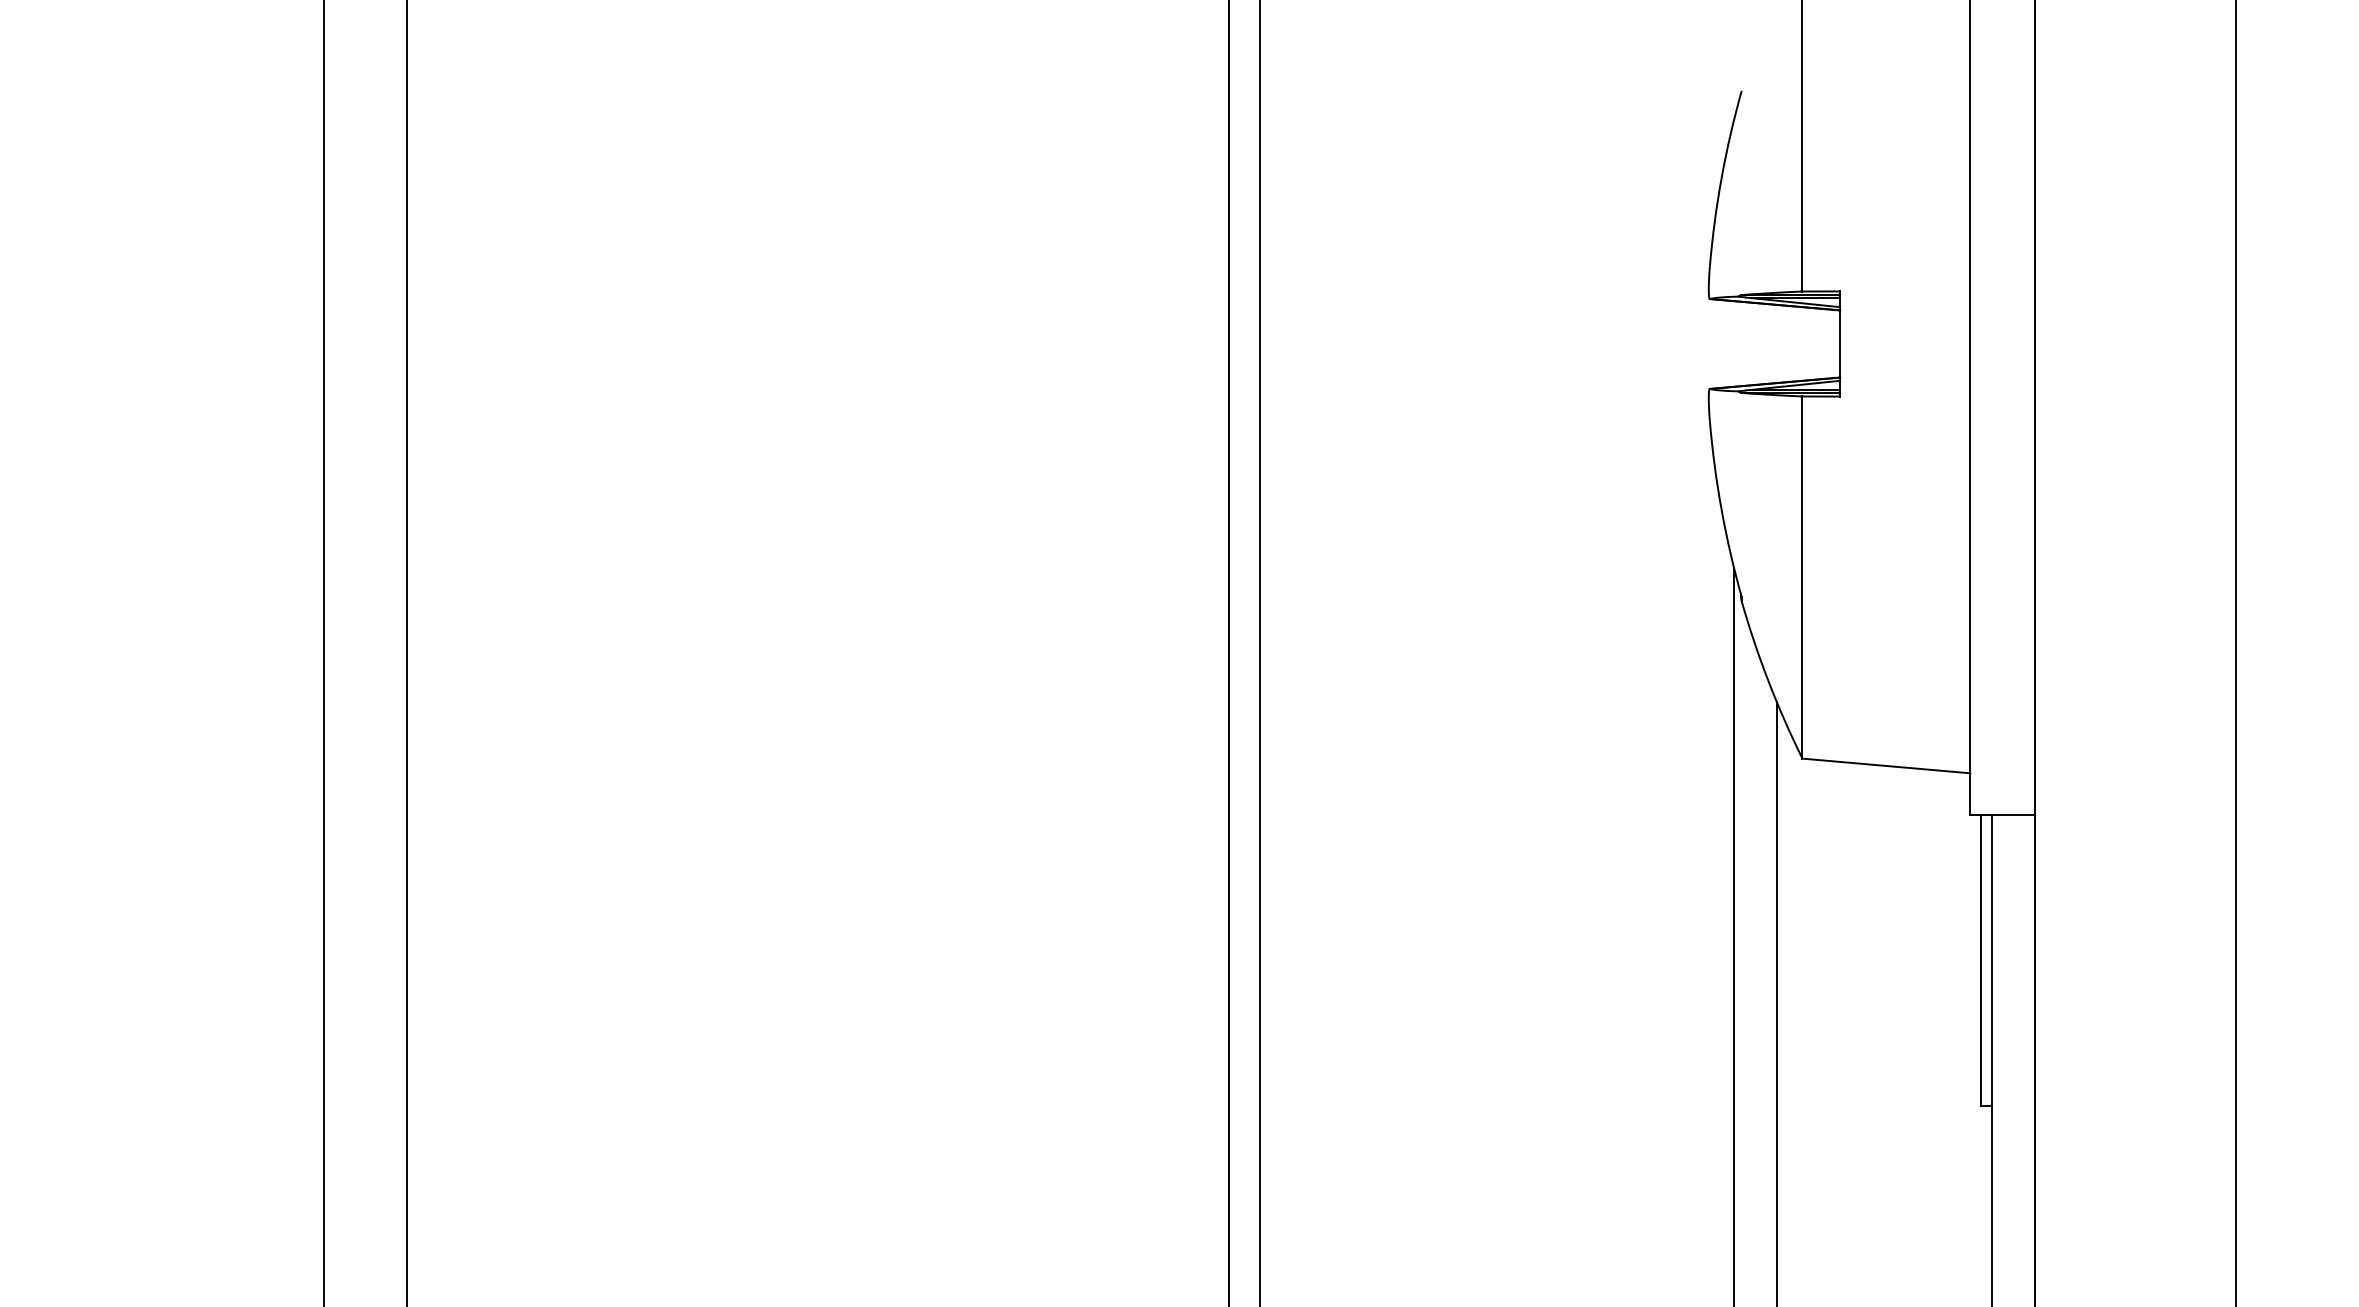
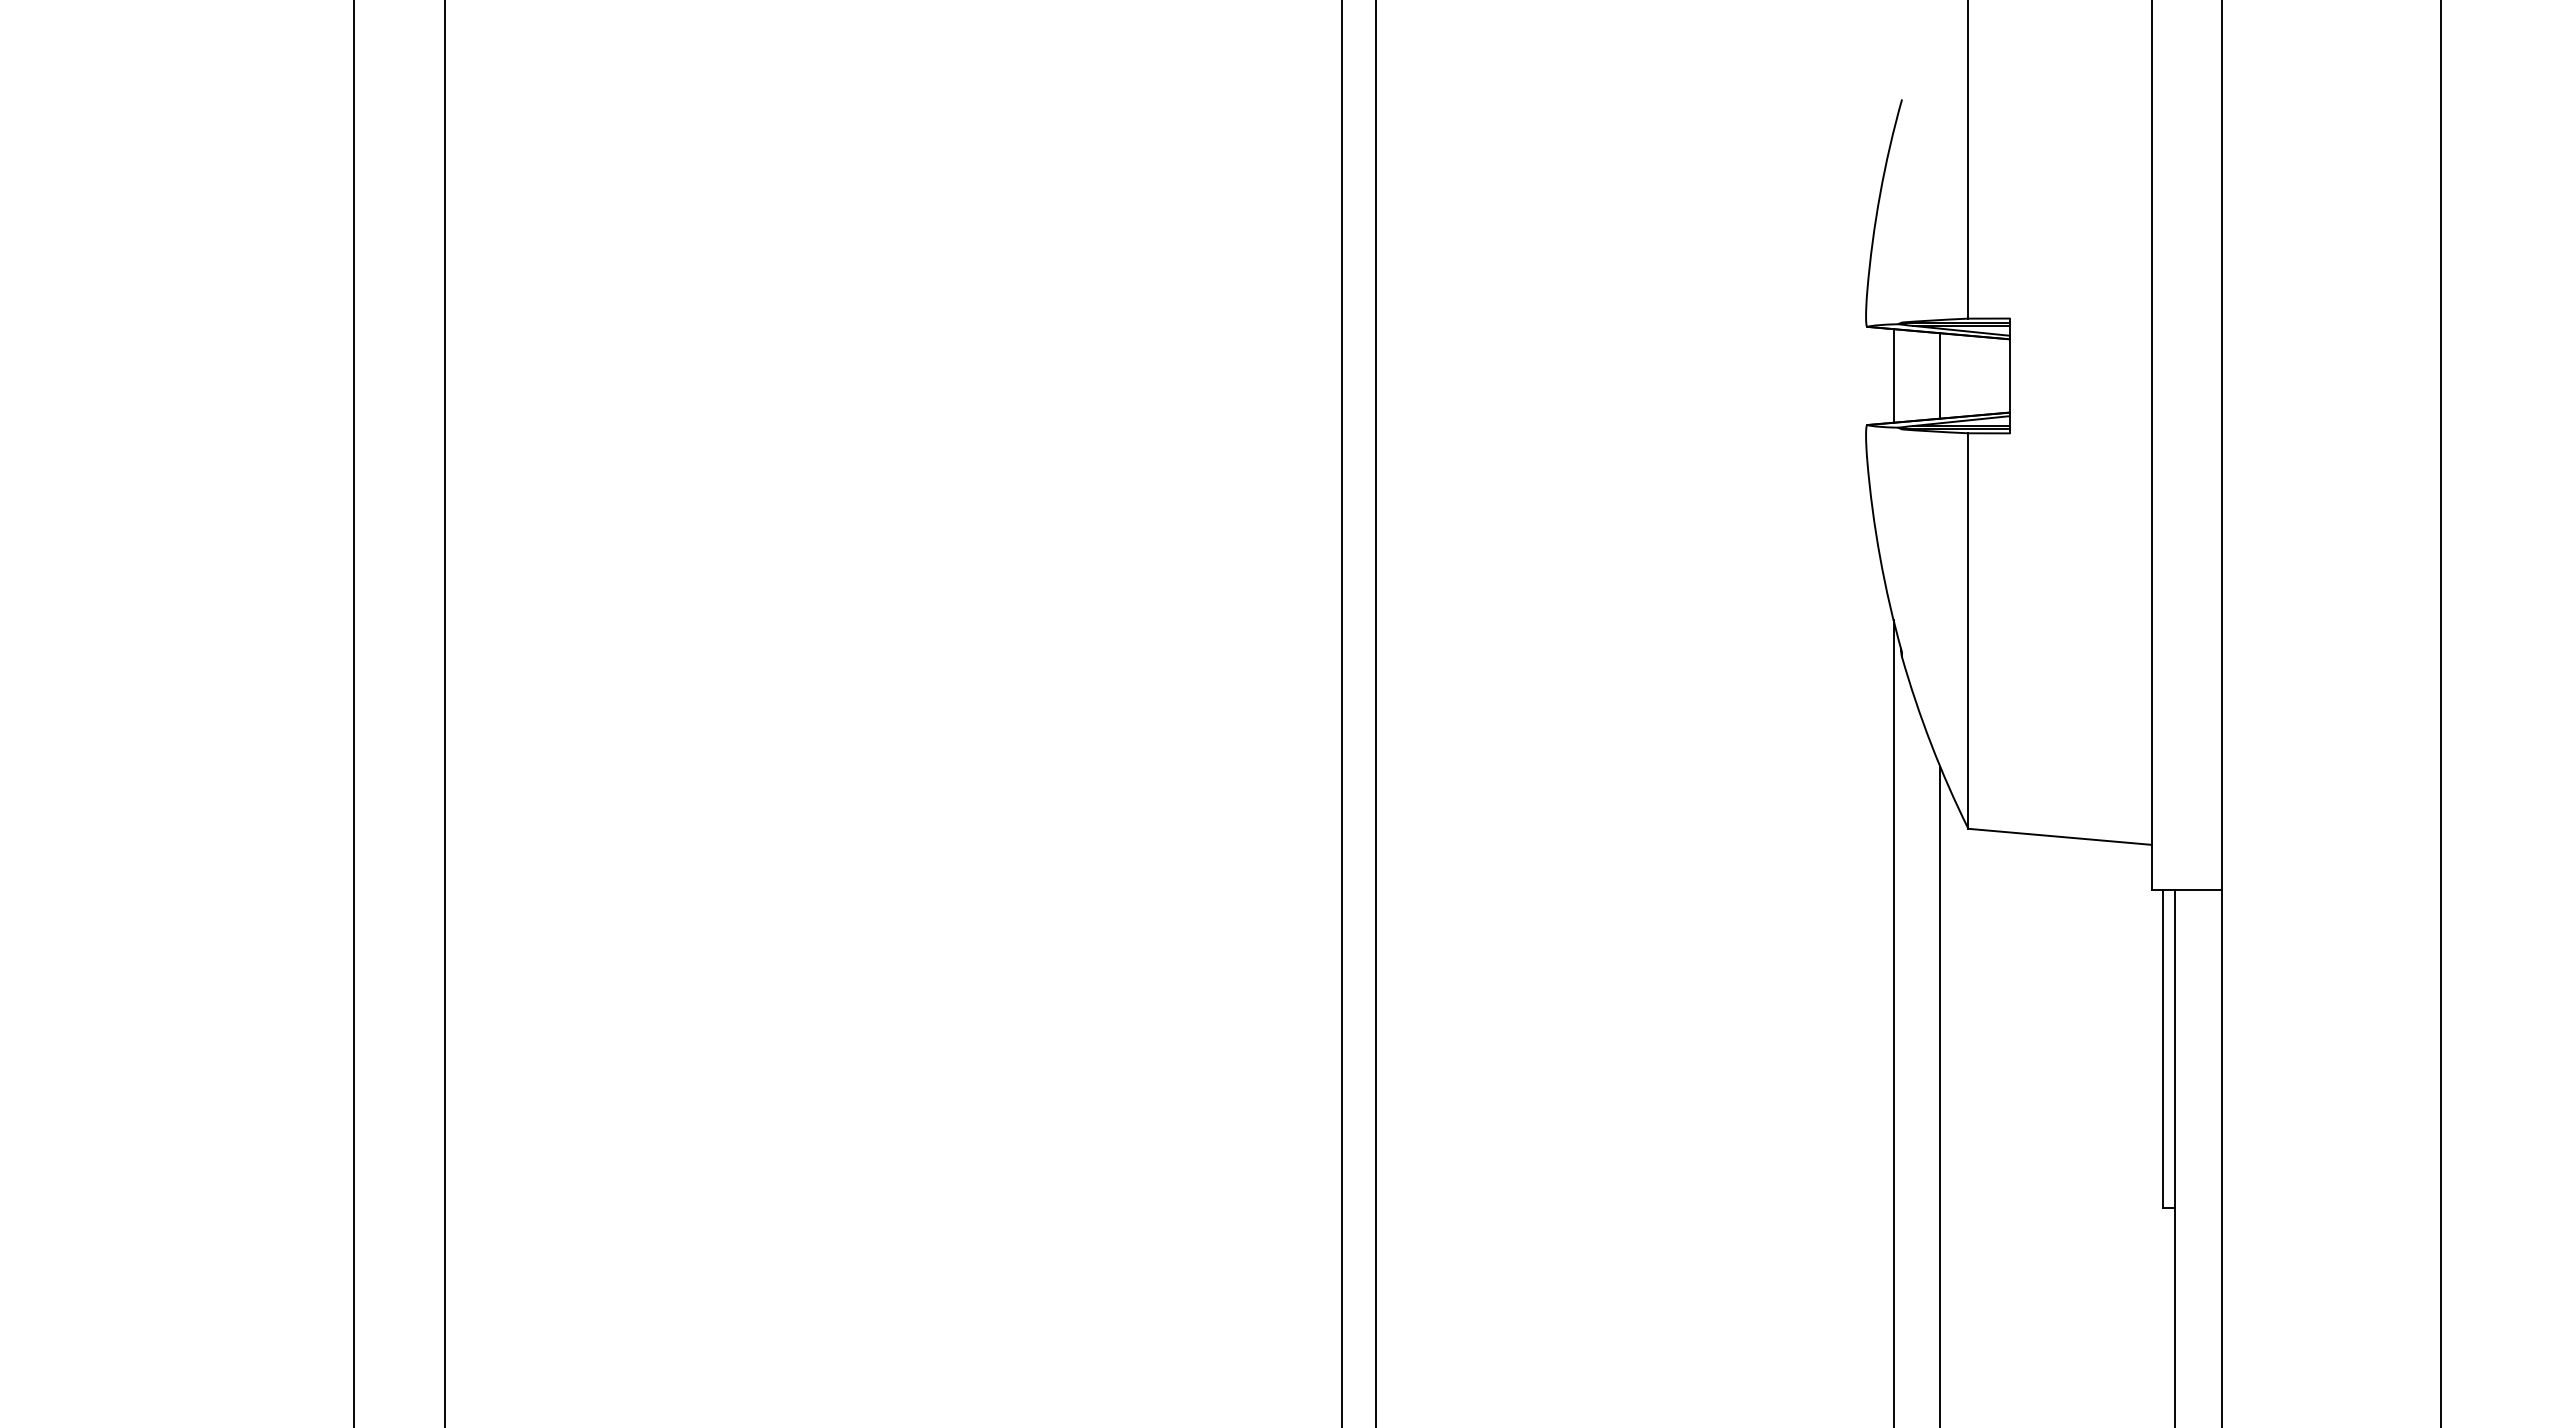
line: (1733, 343) -> (1893, 375), added
line: (1776, 343) -> (1940, 375), added

